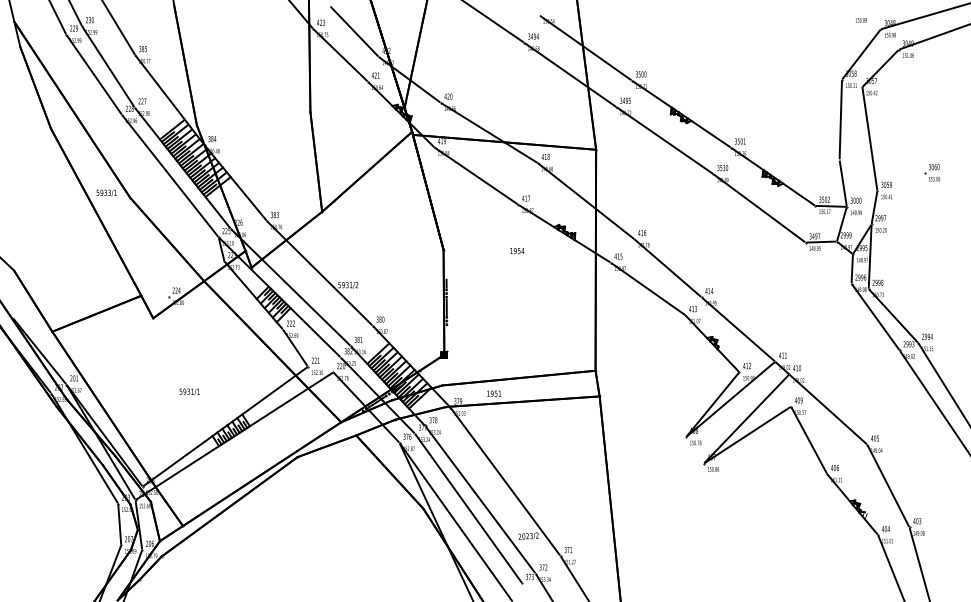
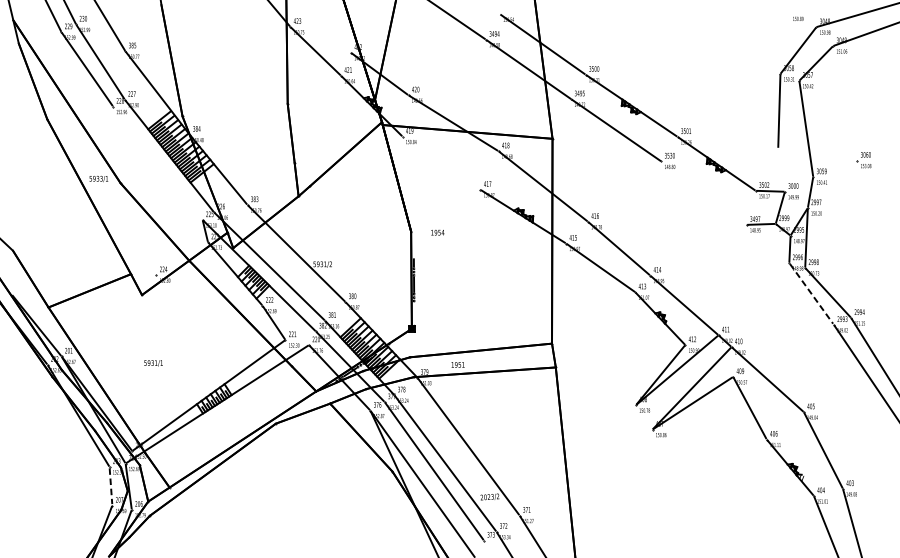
line: (354, 31) -> (328, 29), removed
line: (476, 175) -> (441, 162), removed
line: (169, 176) -> (157, 163), removed
line: (842, 183) -> (780, 170), removed
line: (759, 208) -> (703, 193), removed
text: (517, 251) -> (437, 233), moved
line: (875, 317) -> (811, 294), solid -> dashed
text: (189, 391) -> (153, 362), moved
line: (119, 525) -> (110, 487), solid -> dashed

